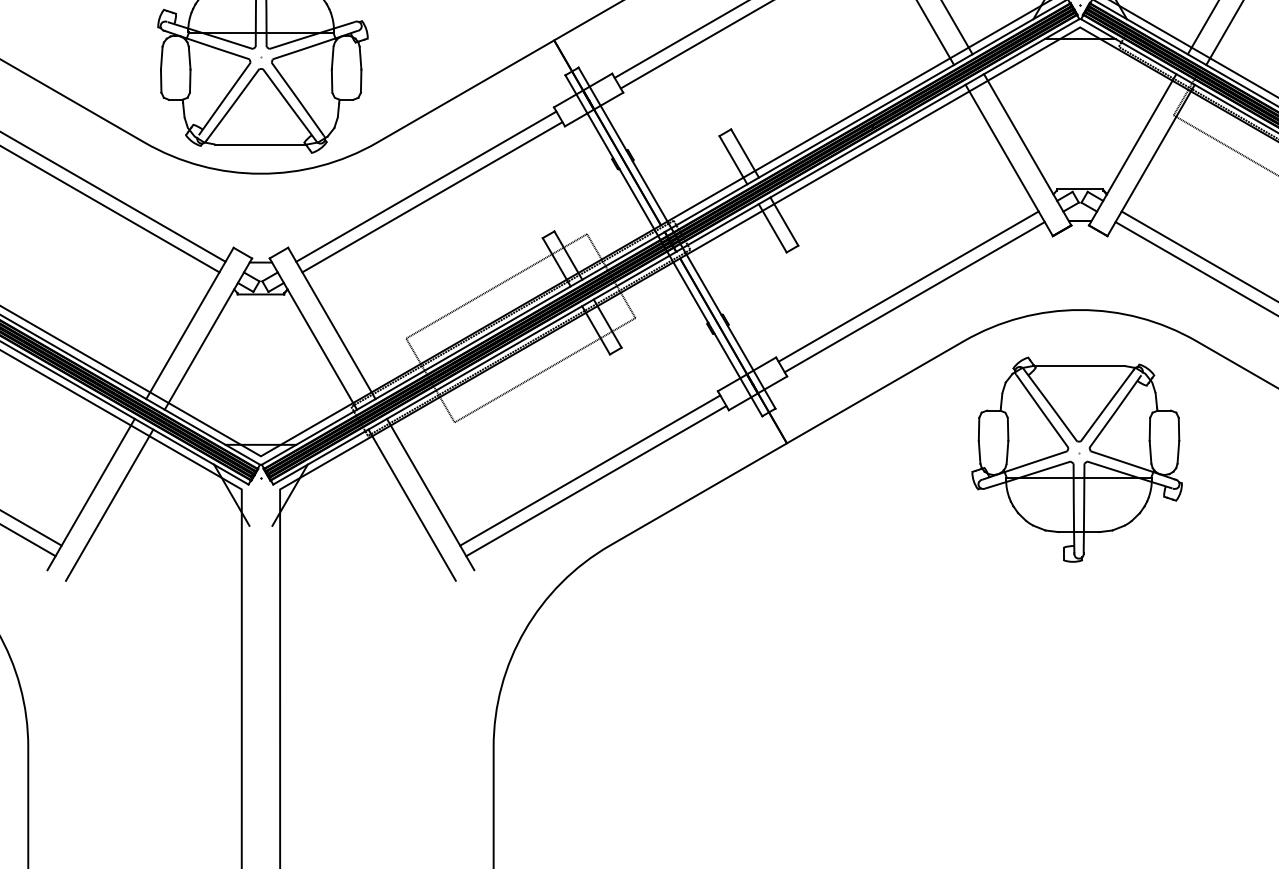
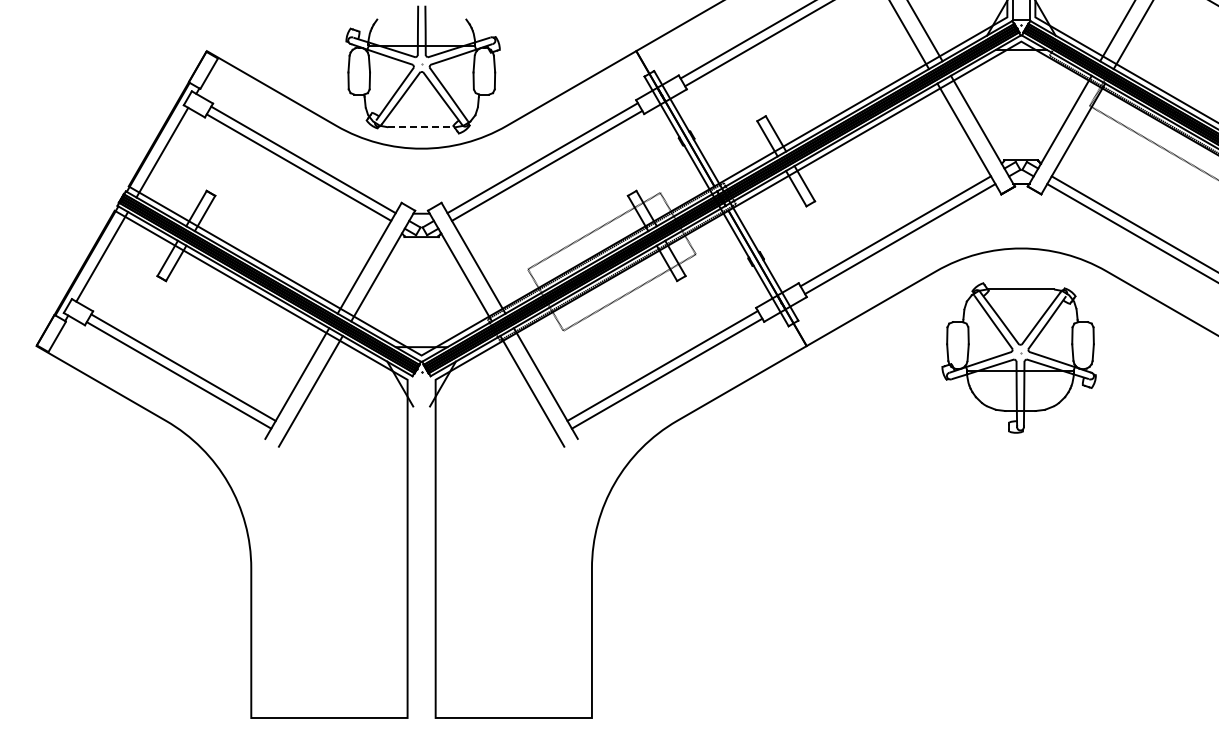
line: (260, 144) -> (421, 127), solid -> dashed

